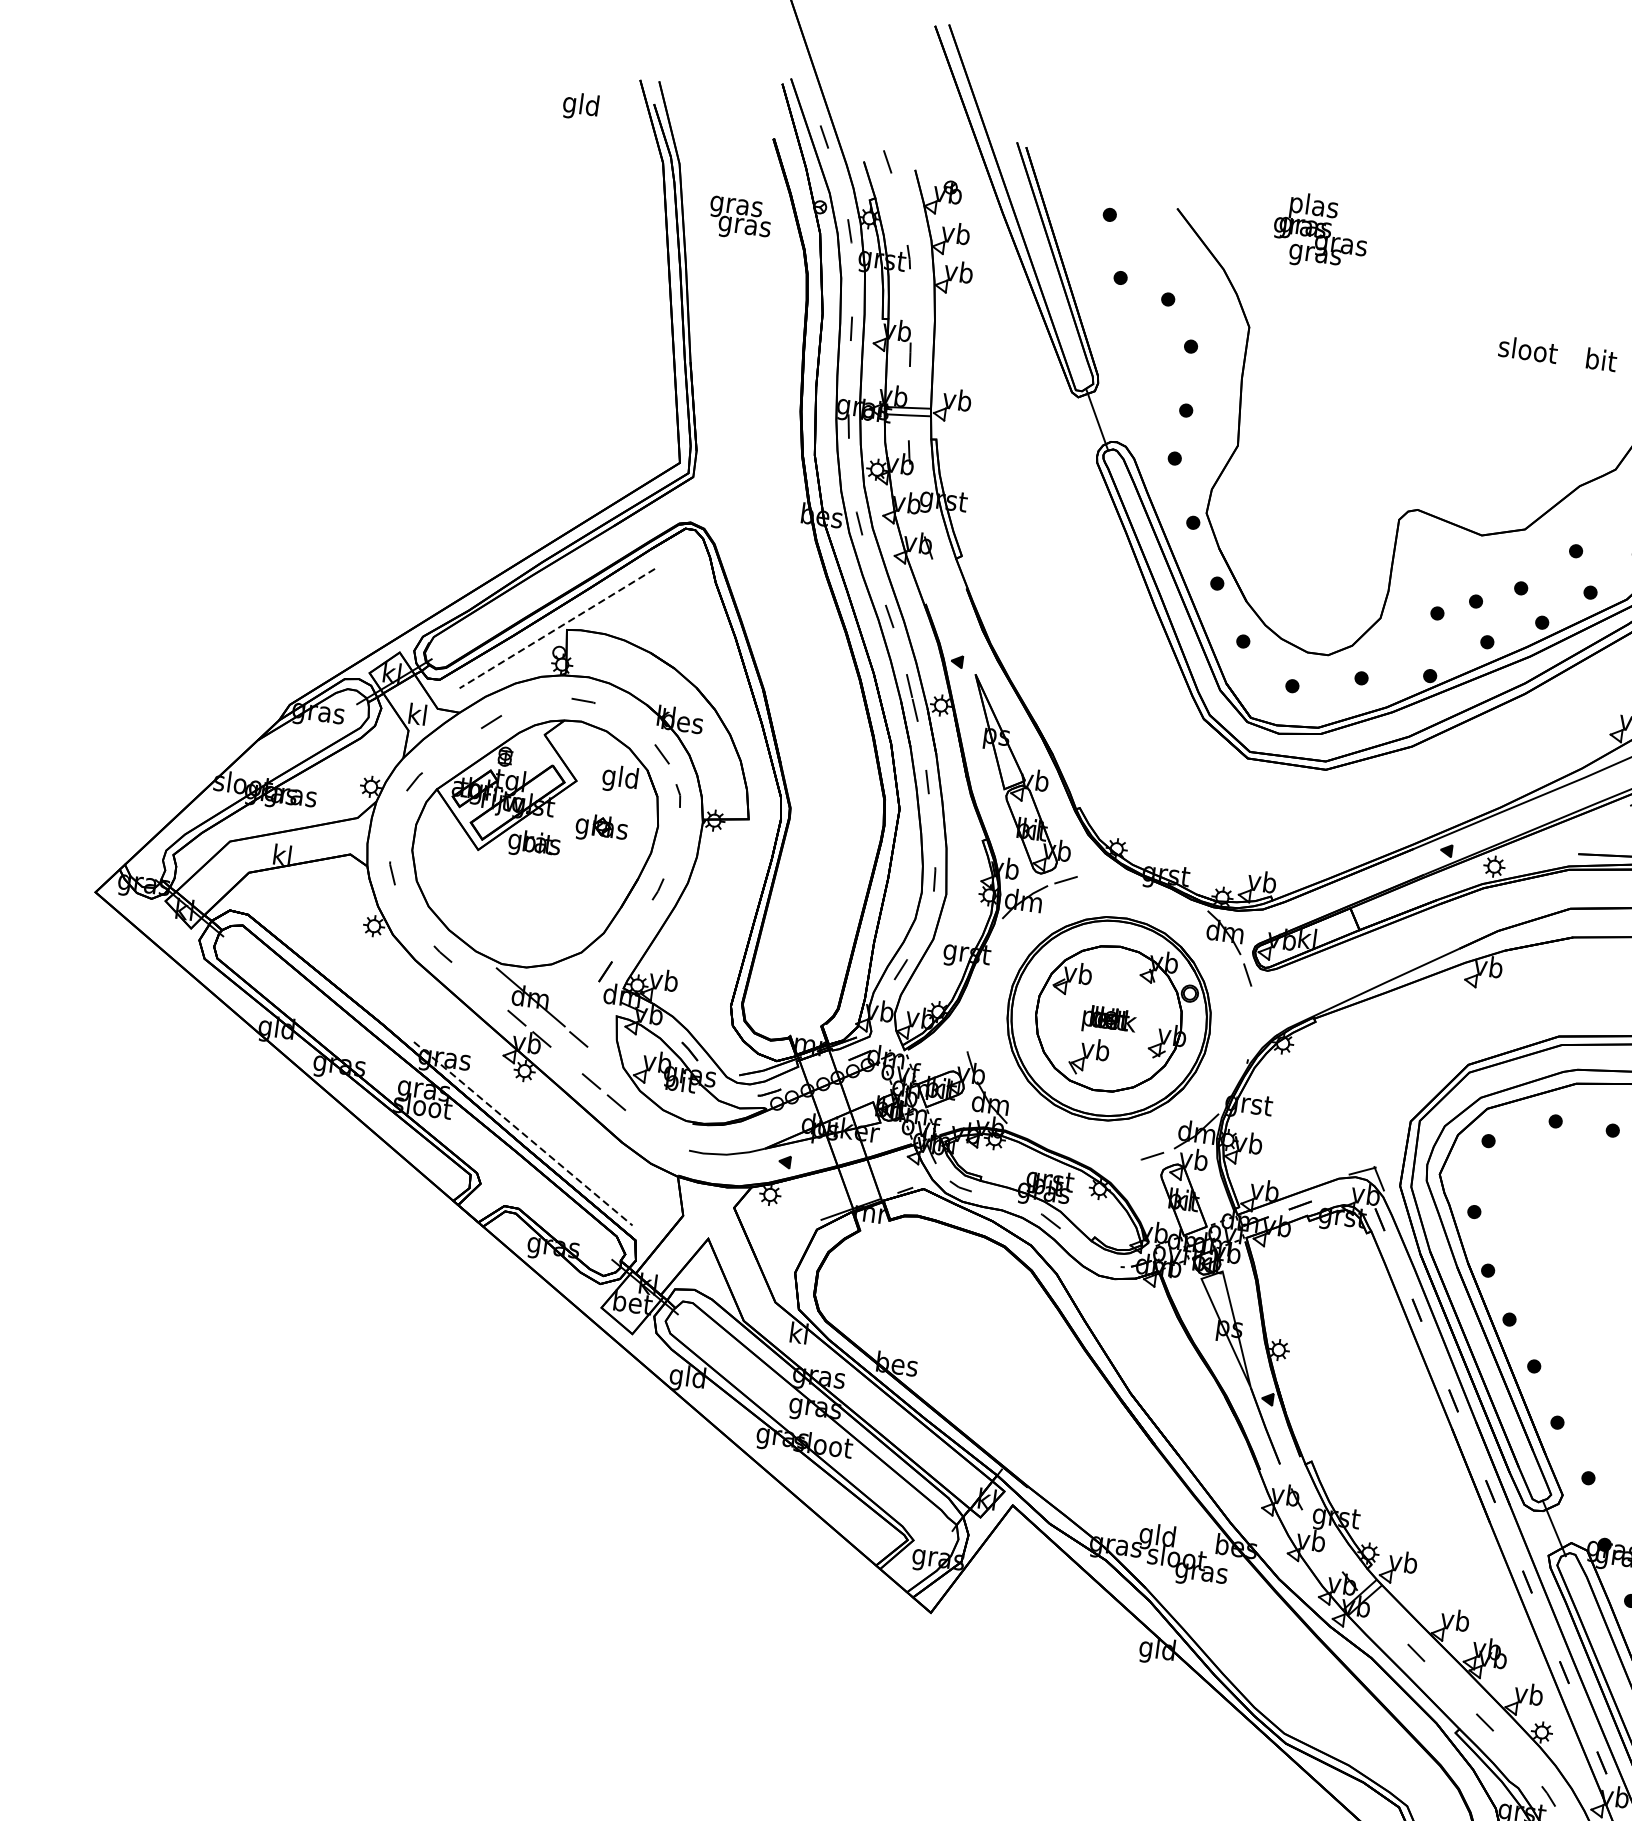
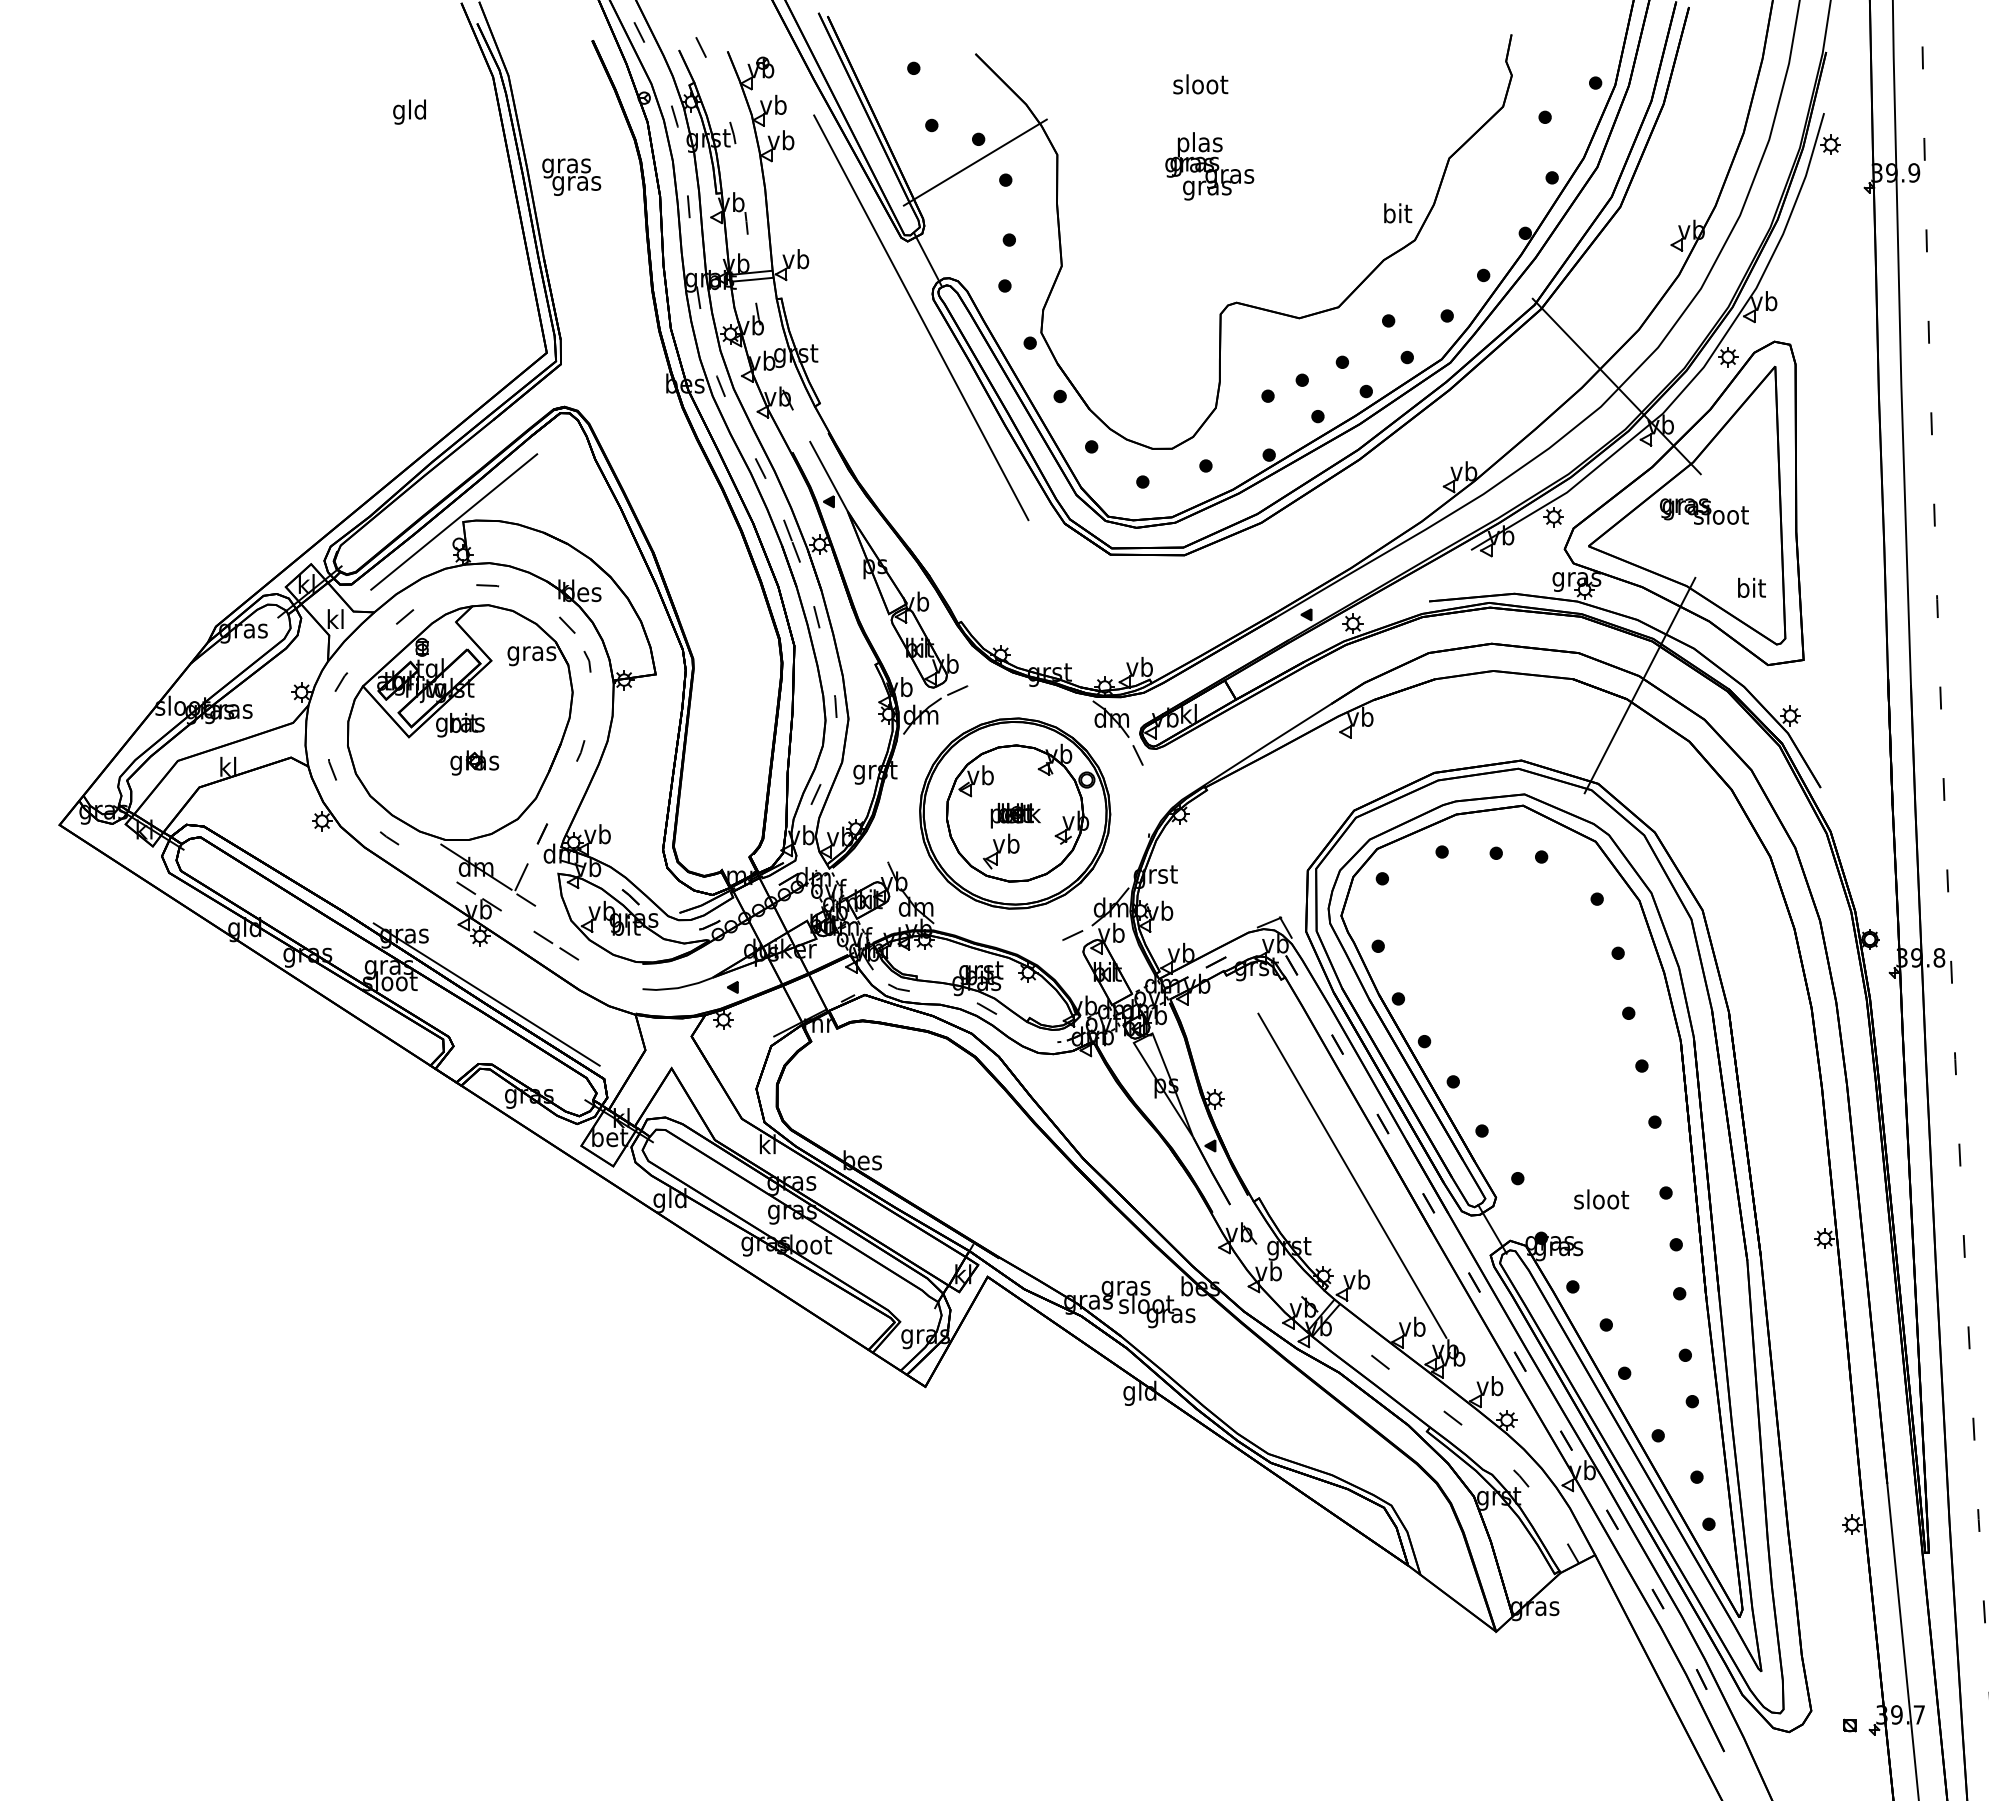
text: (580, 105) -> (409, 111), moved
text: (740, 218) -> (571, 176), moved
text: (1320, 232) -> (1209, 166), moved
line: (1160, 323) -> (974, 162), added
text: (1527, 349) -> (1200, 84), moved
text: (1602, 360) -> (1398, 213), moved
line: (1081, 479) -> (921, 317), added
line: (556, 629) -> (453, 522), dashed -> solid
line: (960, 634) -> (828, 476), added
text: (620, 779) -> (531, 653), gld -> gras
part: (601, 828) -> (474, 762), moved
line: (577, 1014) -> (521, 877), added
line: (524, 1133) -> (487, 994), dashed -> solid
line: (1413, 1450) -> (1352, 1175), added
text: (1157, 1536) -> (1125, 1287), gld -> gras

